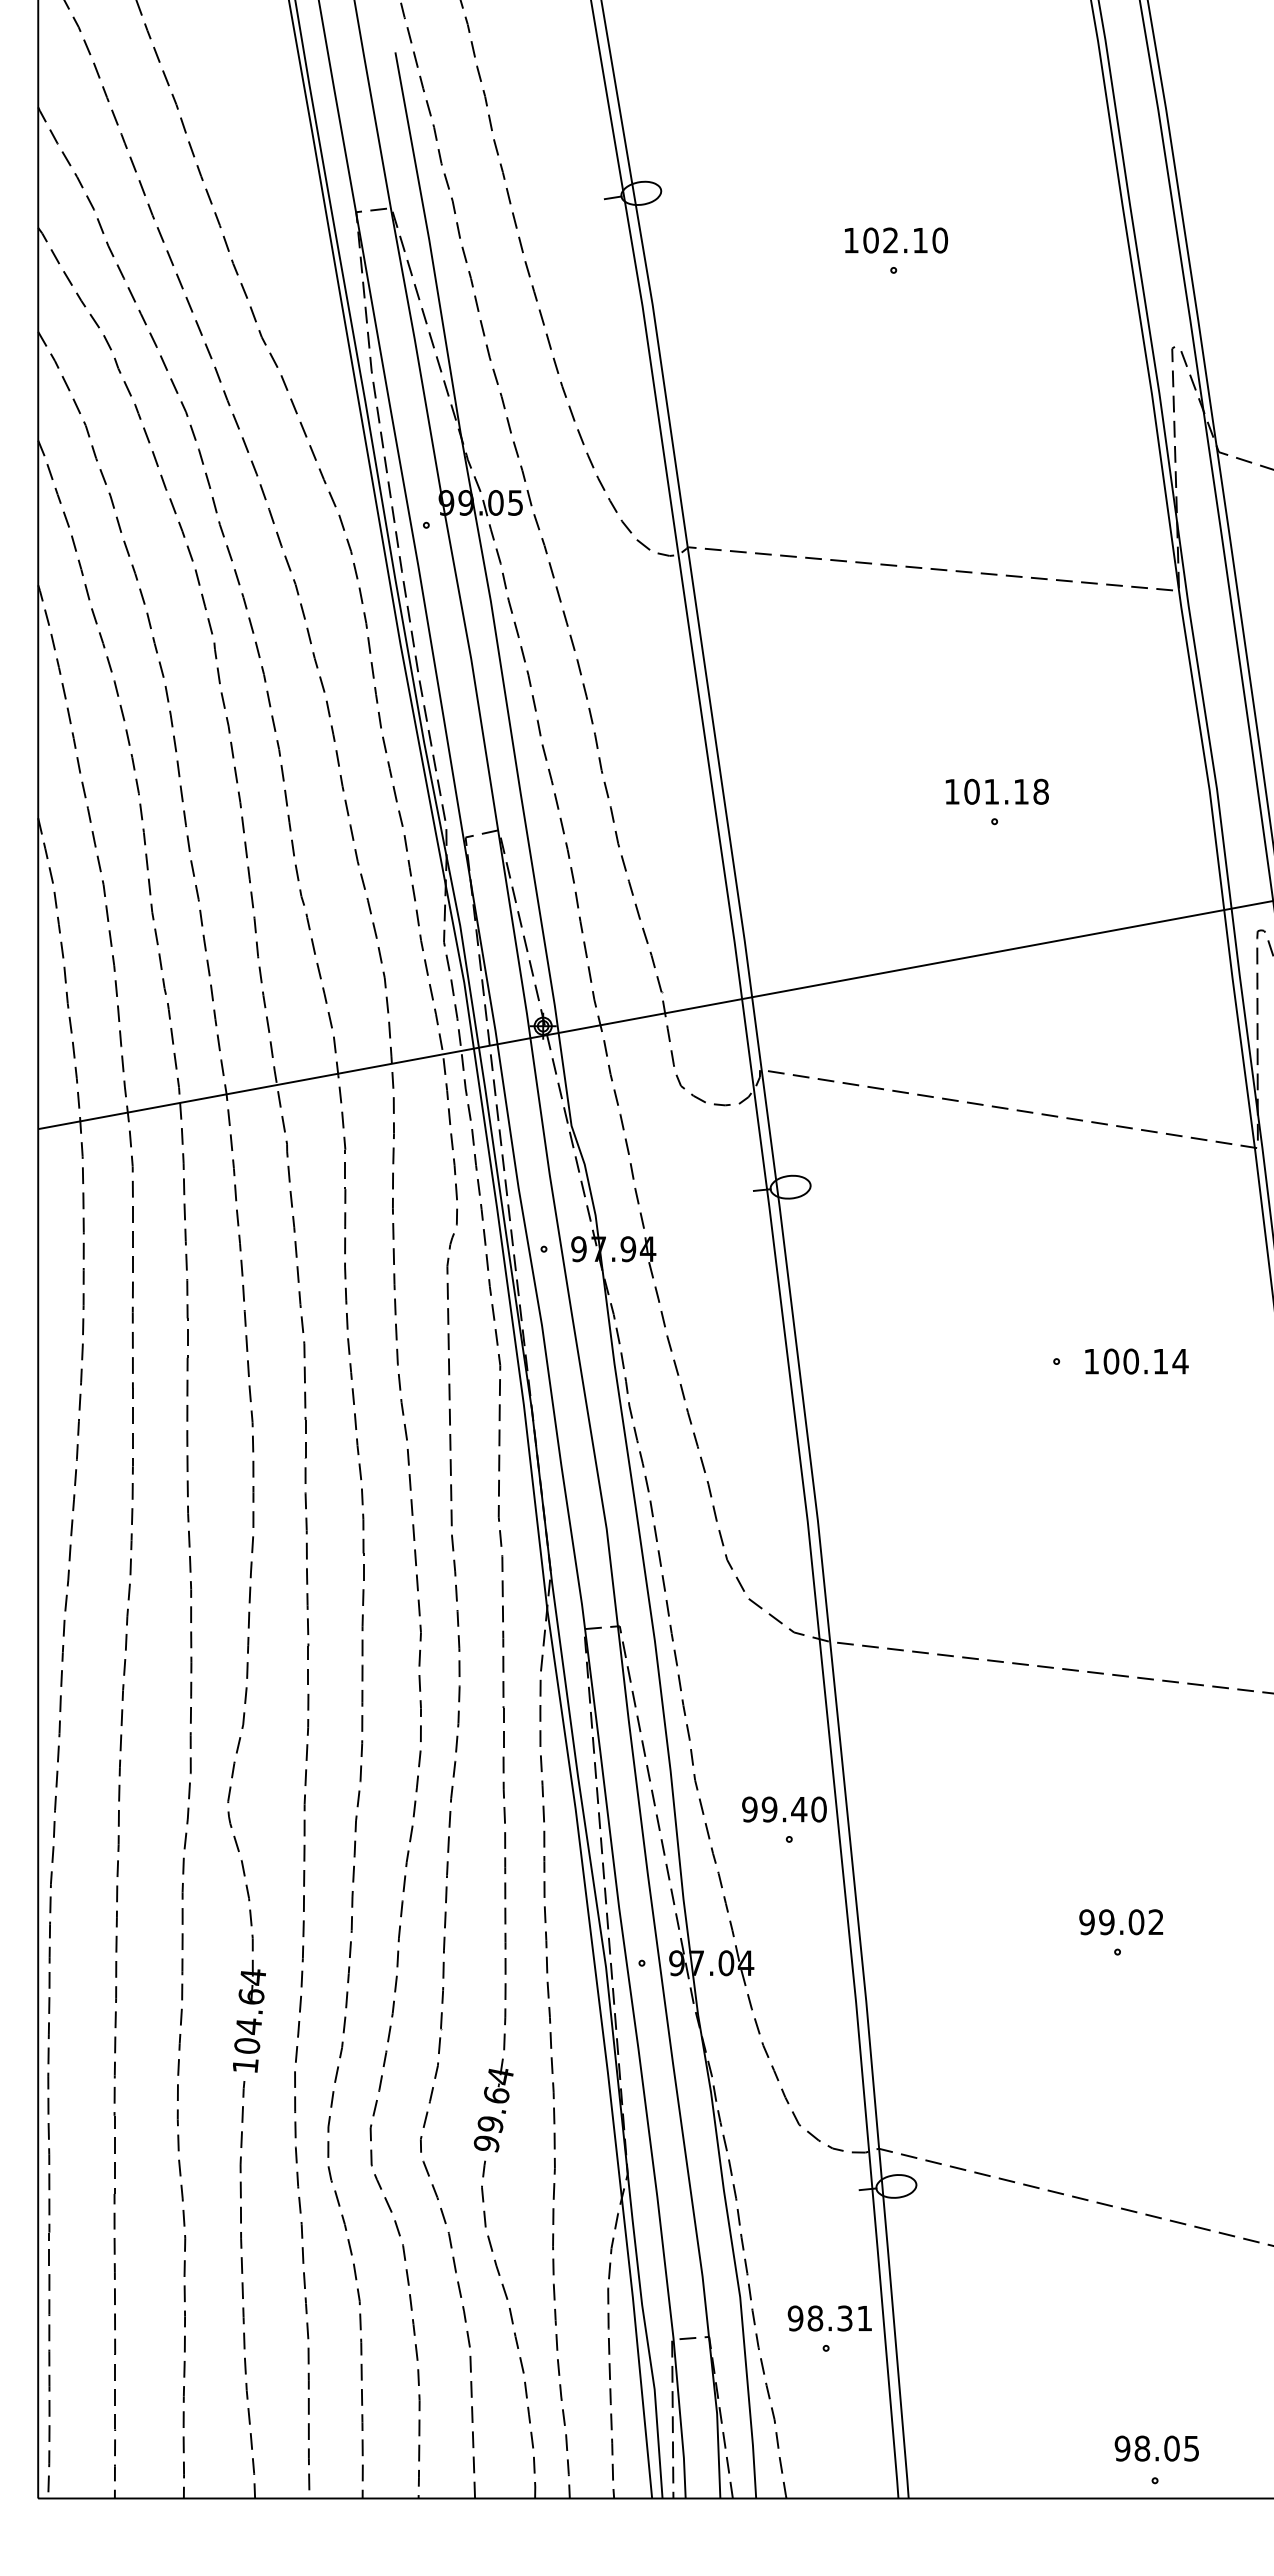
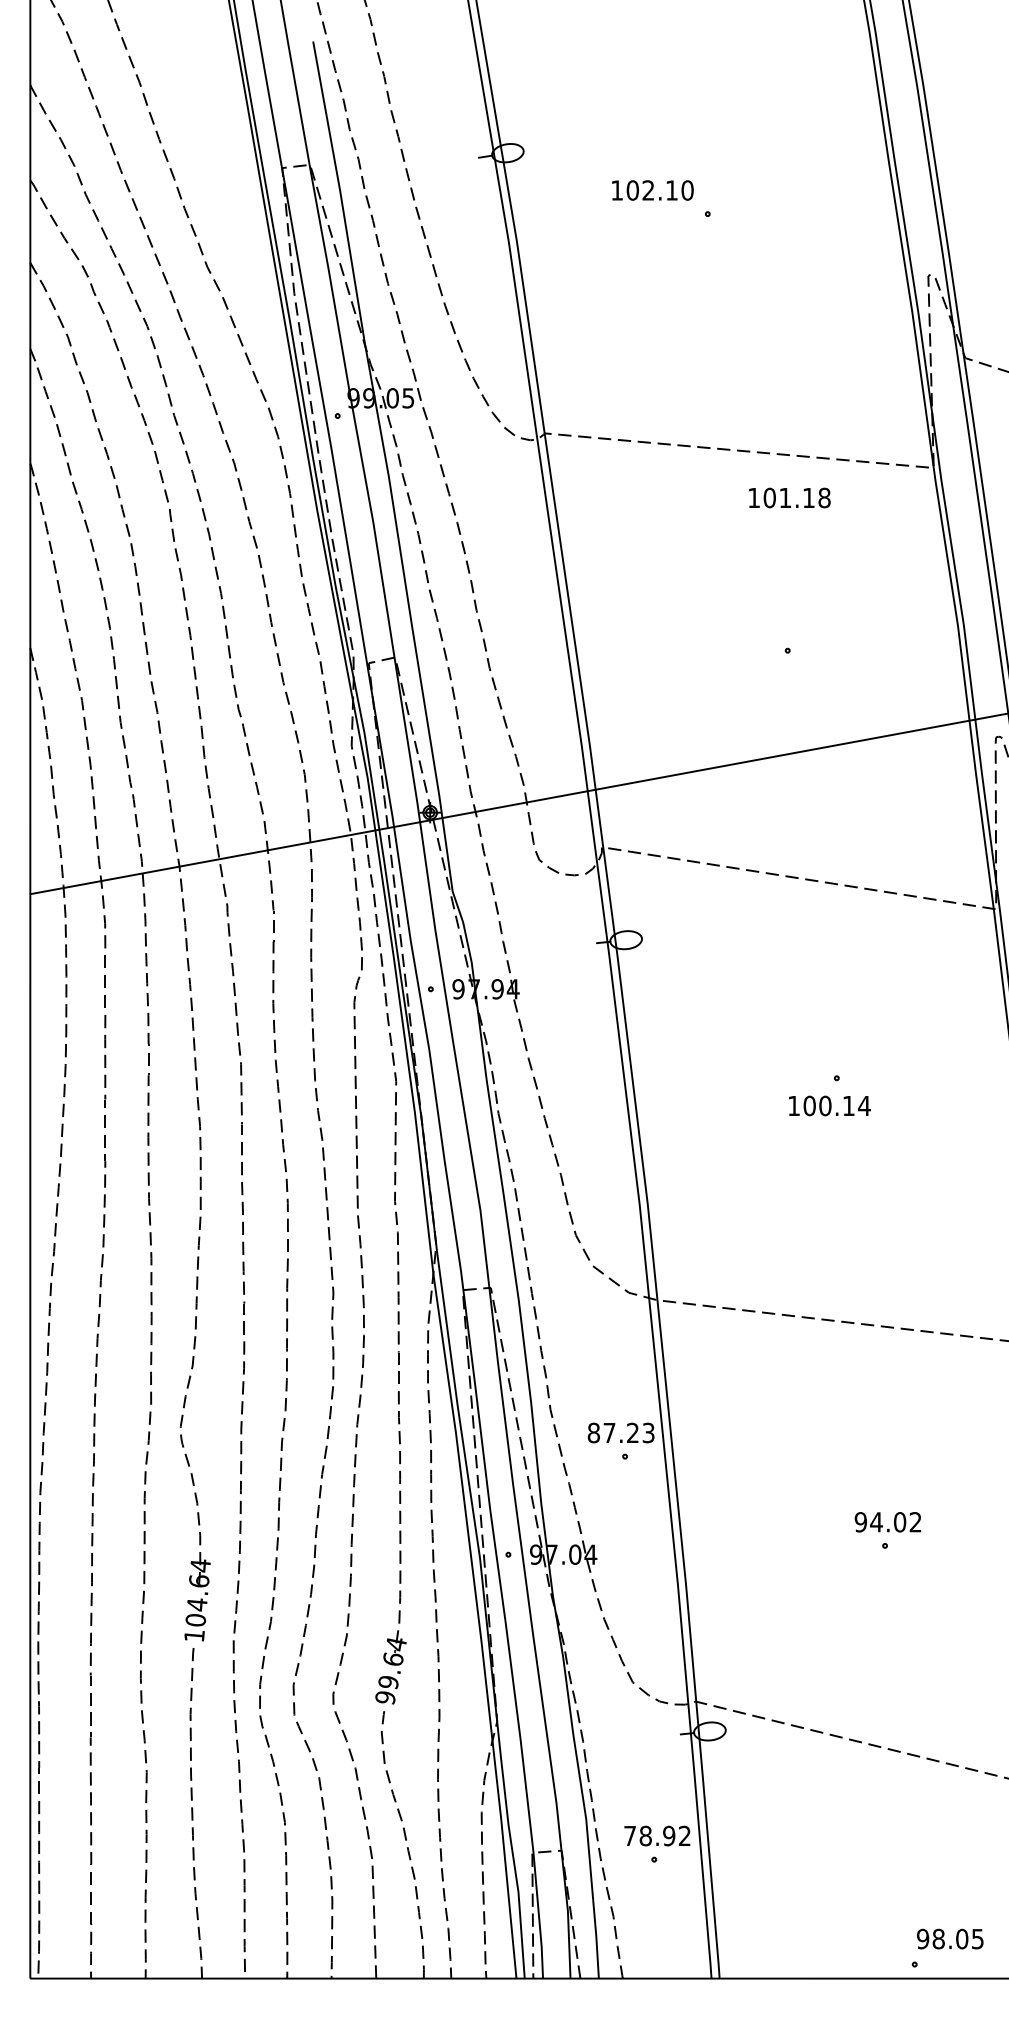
text: (896, 240) -> (652, 190), moved
text: (996, 791) -> (789, 497), moved
text: (1136, 1361) -> (829, 1105), moved
text: (784, 1809) -> (621, 1432), 99.40 -> 87.23
text: (1106, 1922) -> (876, 1522), 99.02 -> 94.02
text: (829, 2318) -> (656, 1836), 98.31 -> 78.92
text: (1156, 2448) -> (949, 1938), moved

